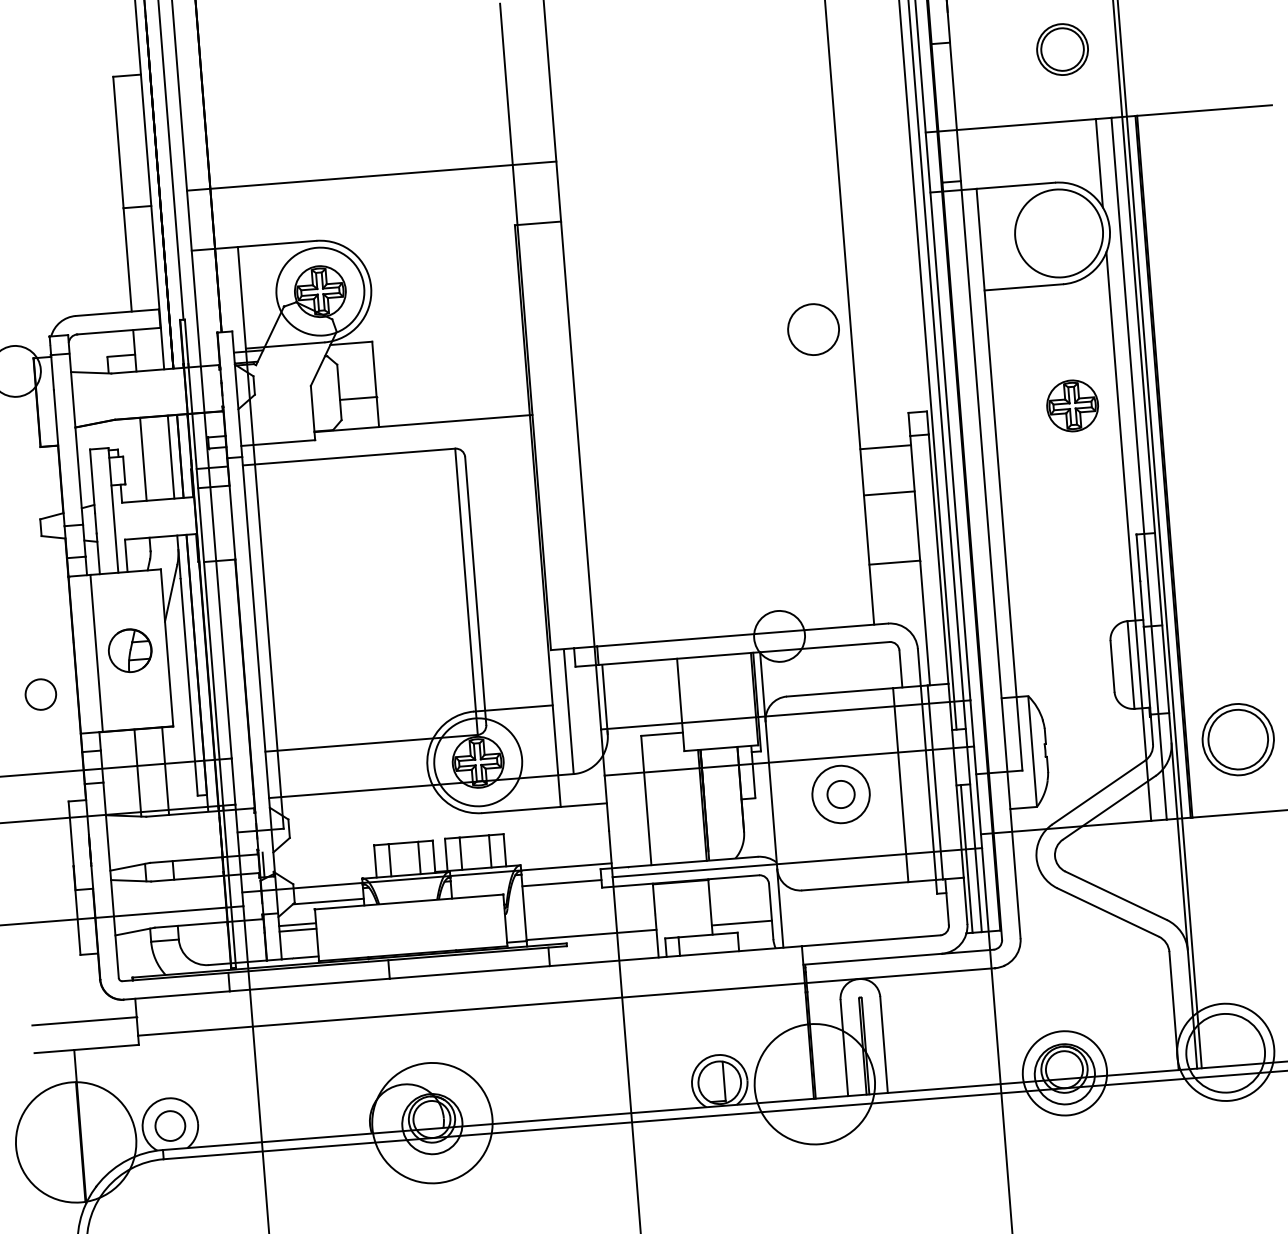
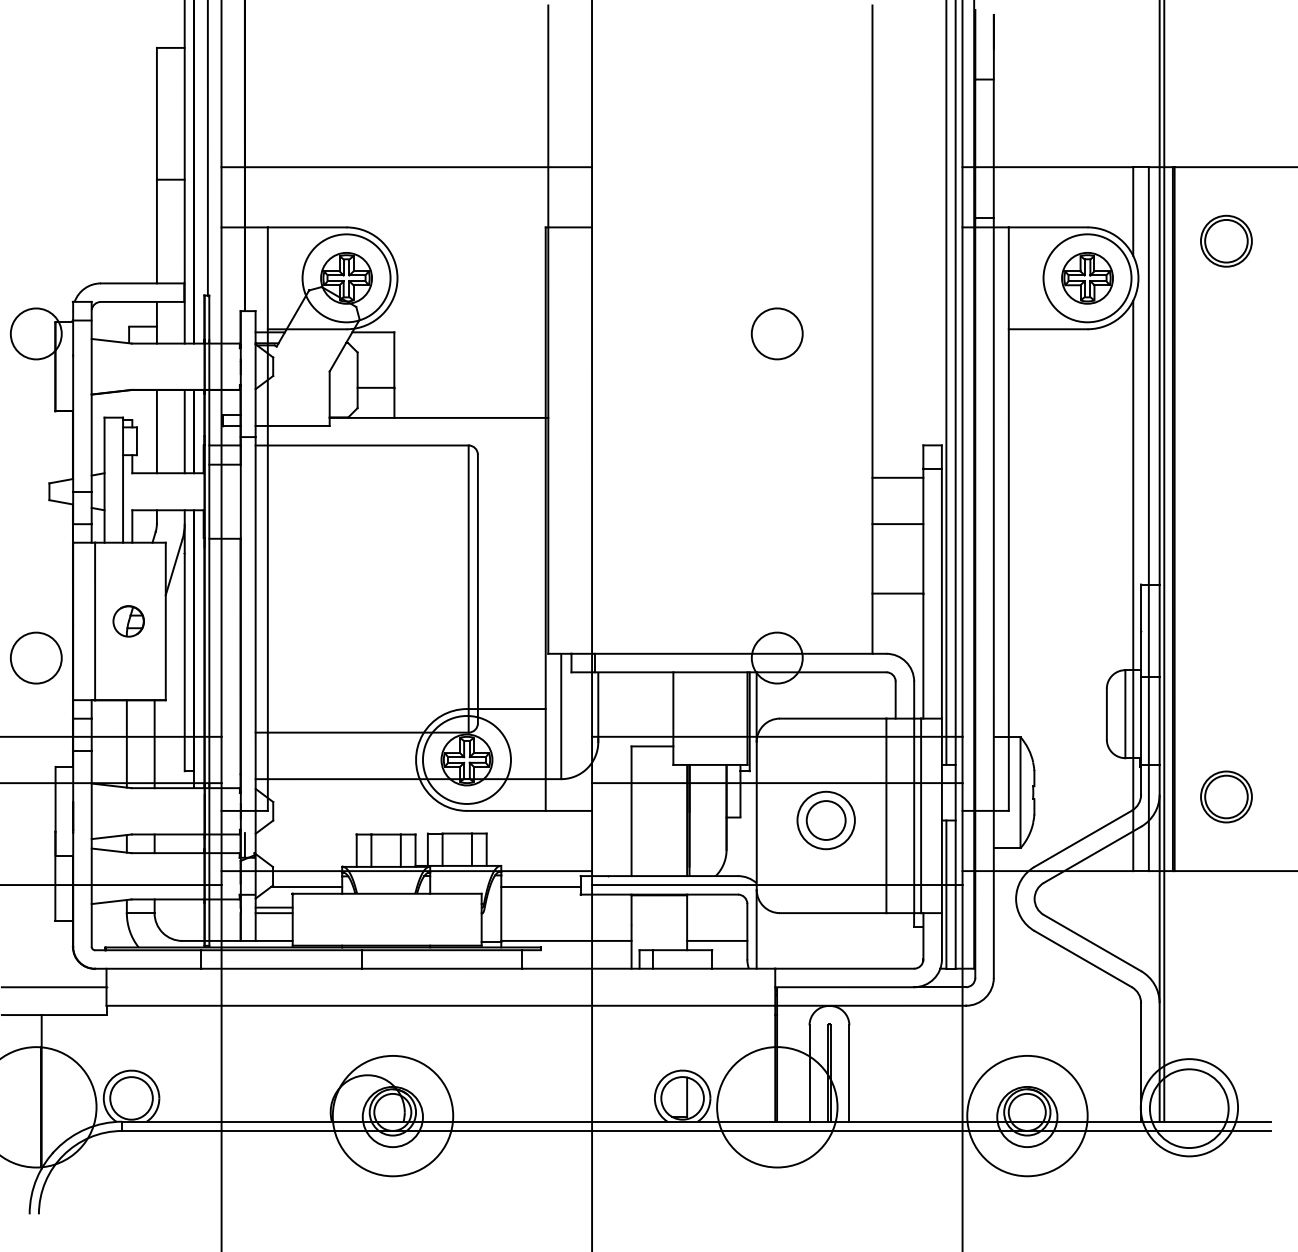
part: (1062, 48) -> (1226, 240), moved
circle: (812, 329) -> (776, 333), moved
part: (1072, 406) -> (1087, 278), moved
part: (129, 650) -> (128, 621), size x0.71
circle: (40, 694) -> (35, 657), size x1.67
part: (1238, 739) -> (1226, 796), size x0.71
circle: (840, 794) -> (825, 820), size x1.43
circle: (1064, 1072) -> (1027, 1115), size x1.43
circle: (170, 1126) -> (131, 1098), size x1.43

